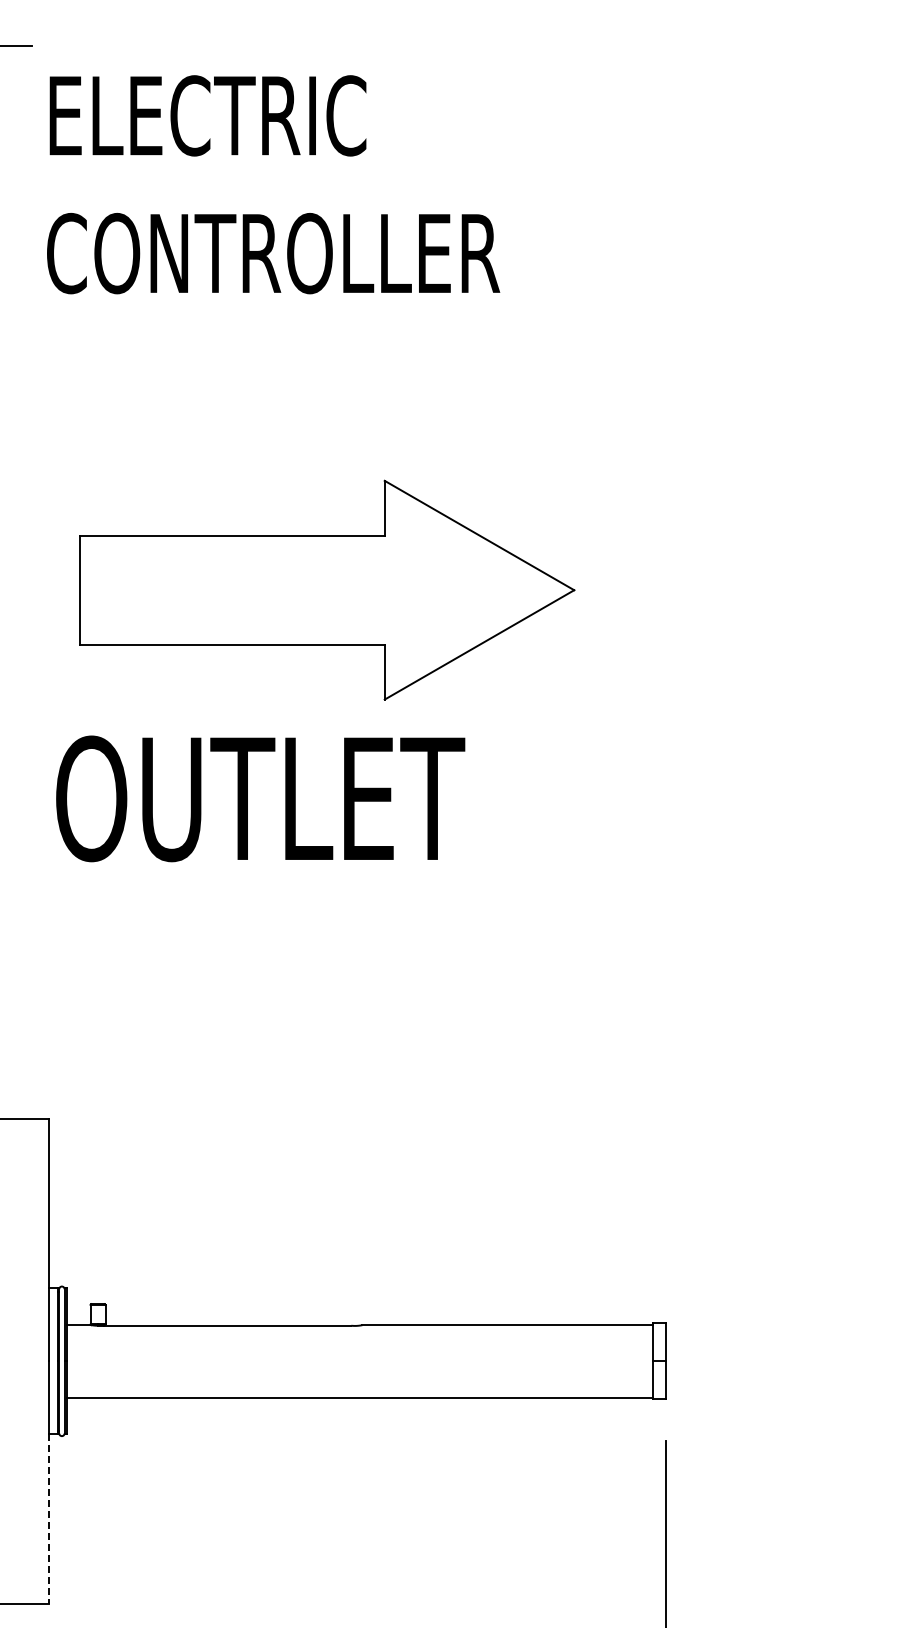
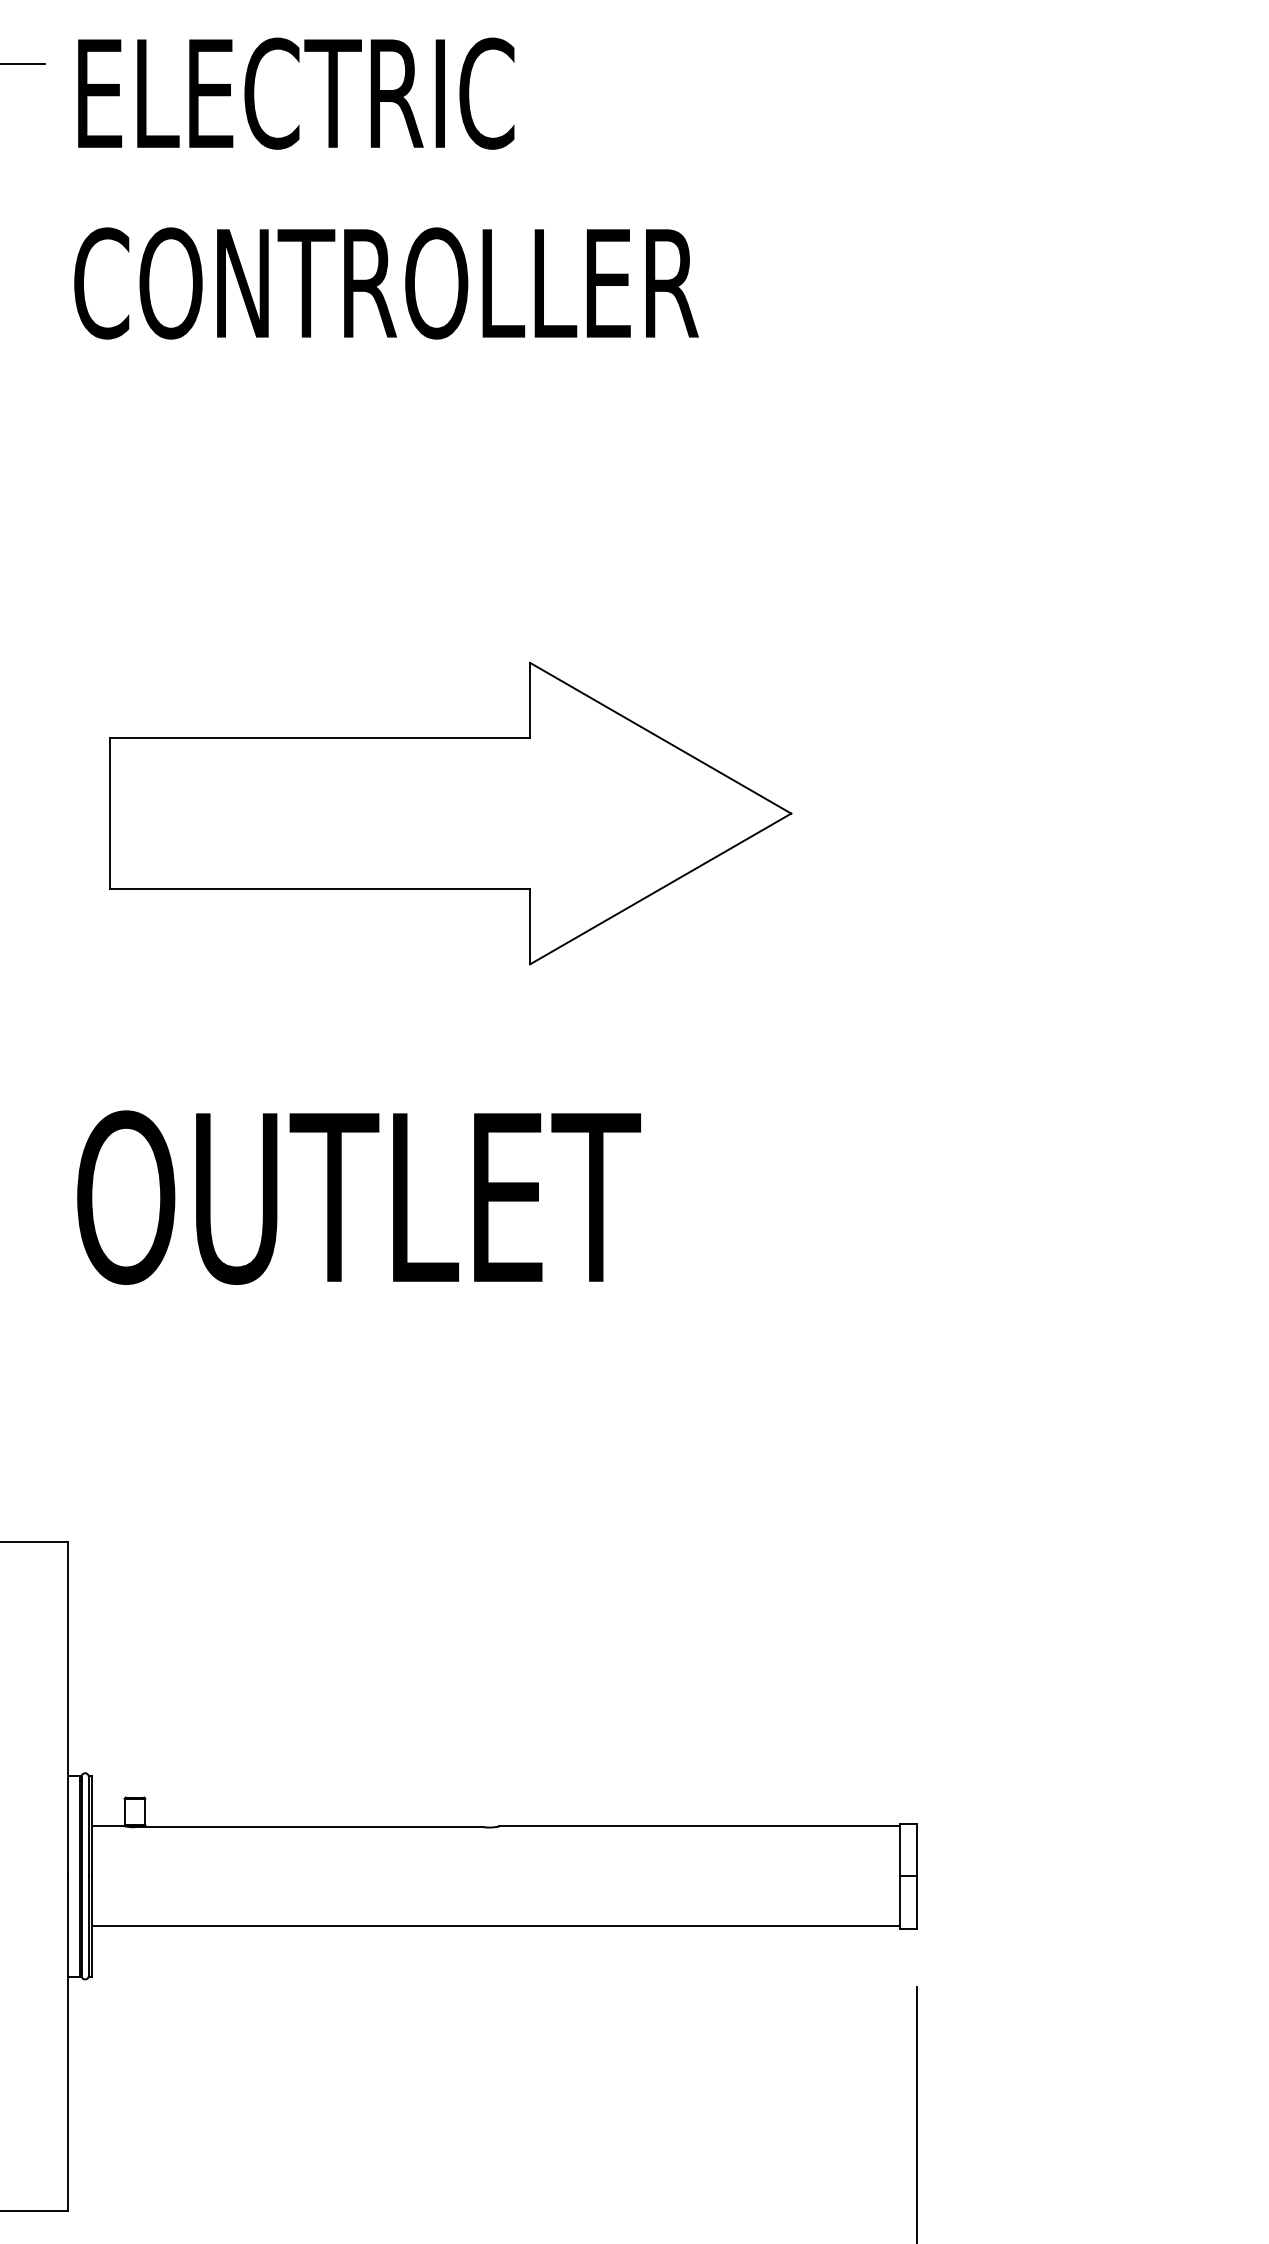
text: (273, 184) -> (386, 188), moved
text: (260, 798) -> (358, 1197), moved
line: (49, 1519) -> (68, 2094), dashed -> solid

